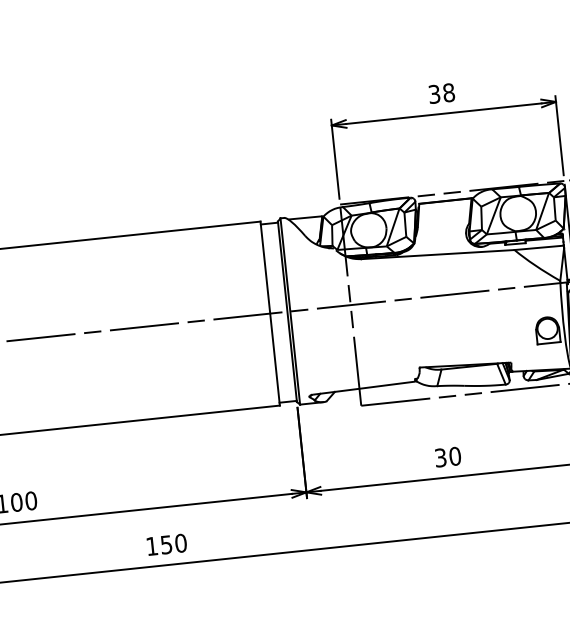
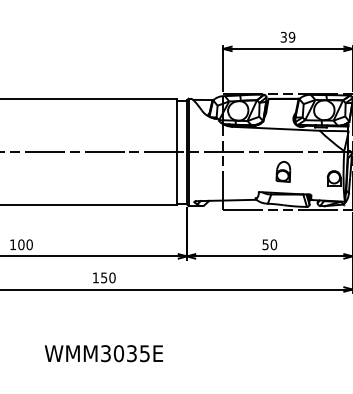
text: (447, 93) -> (291, 37), 38 -> 39
part: (458, 327) -> (283, 171), added
text: (440, 457) -> (265, 244), 30 -> 50

